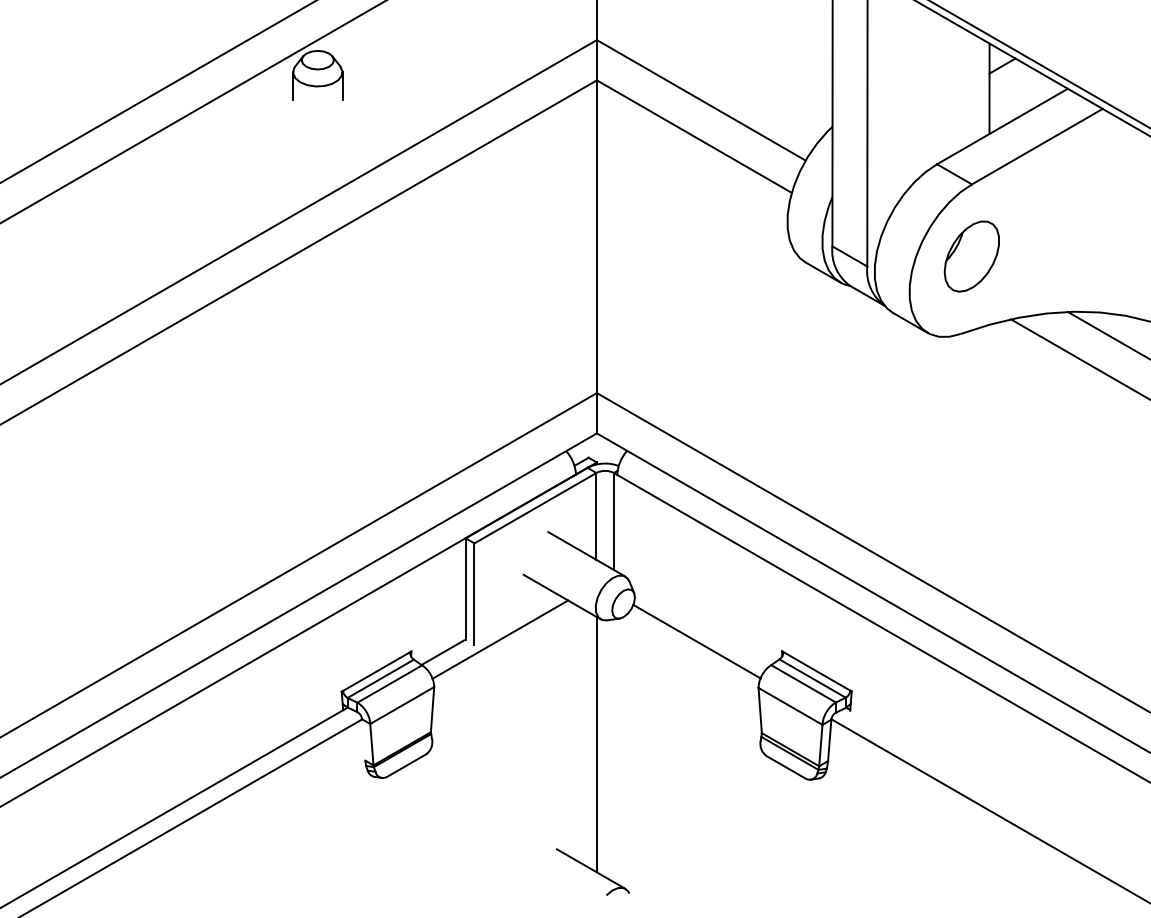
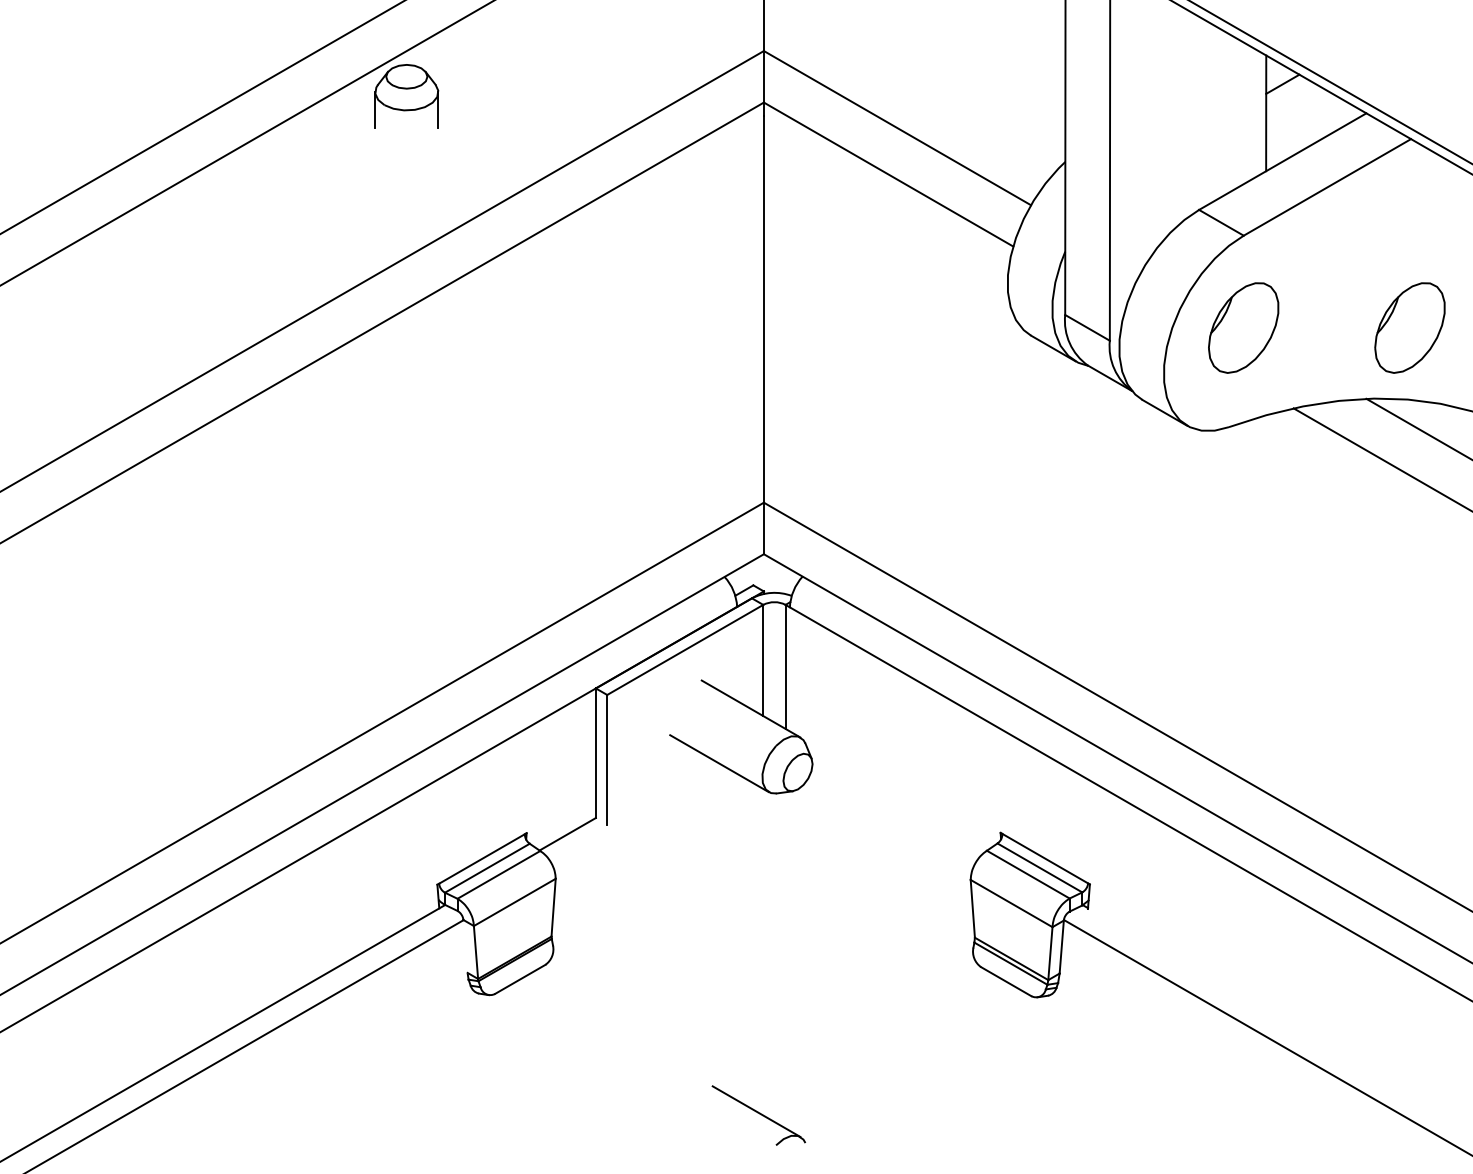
part: (1101, 256) -> (1409, 327), added
line: (500, 639) -> (640, 817), removed
line: (696, 641) -> (891, 820), removed
line: (596, 744) -> (763, 952), removed

